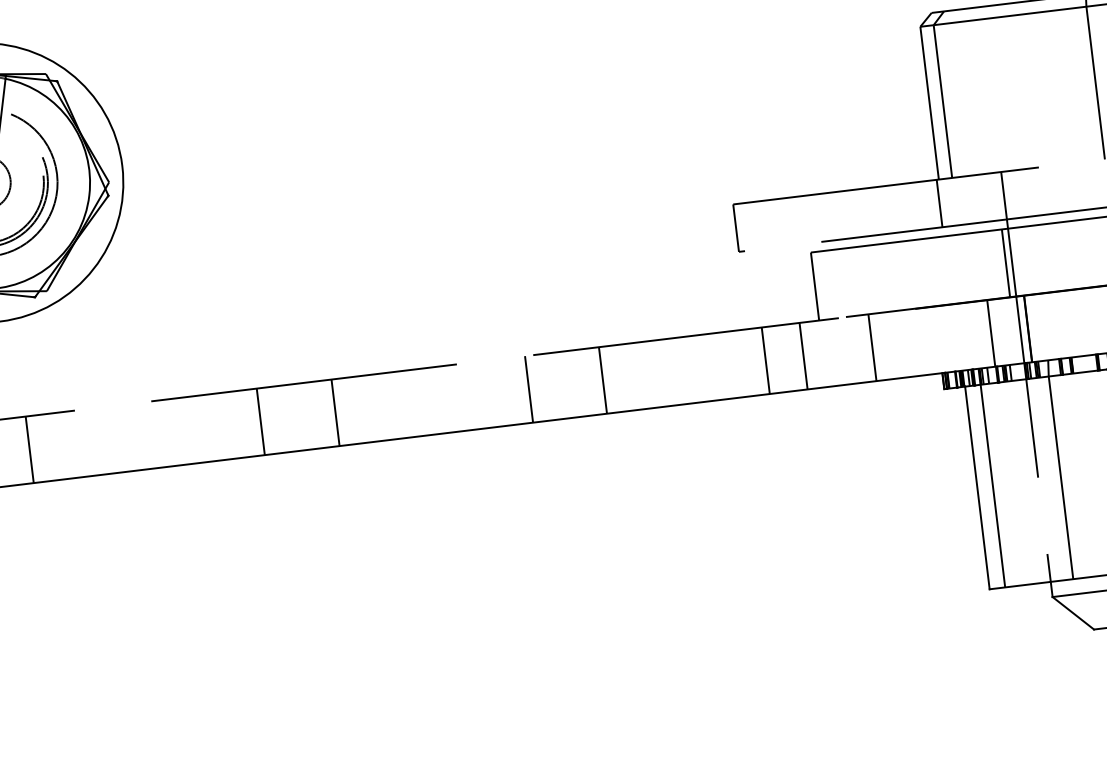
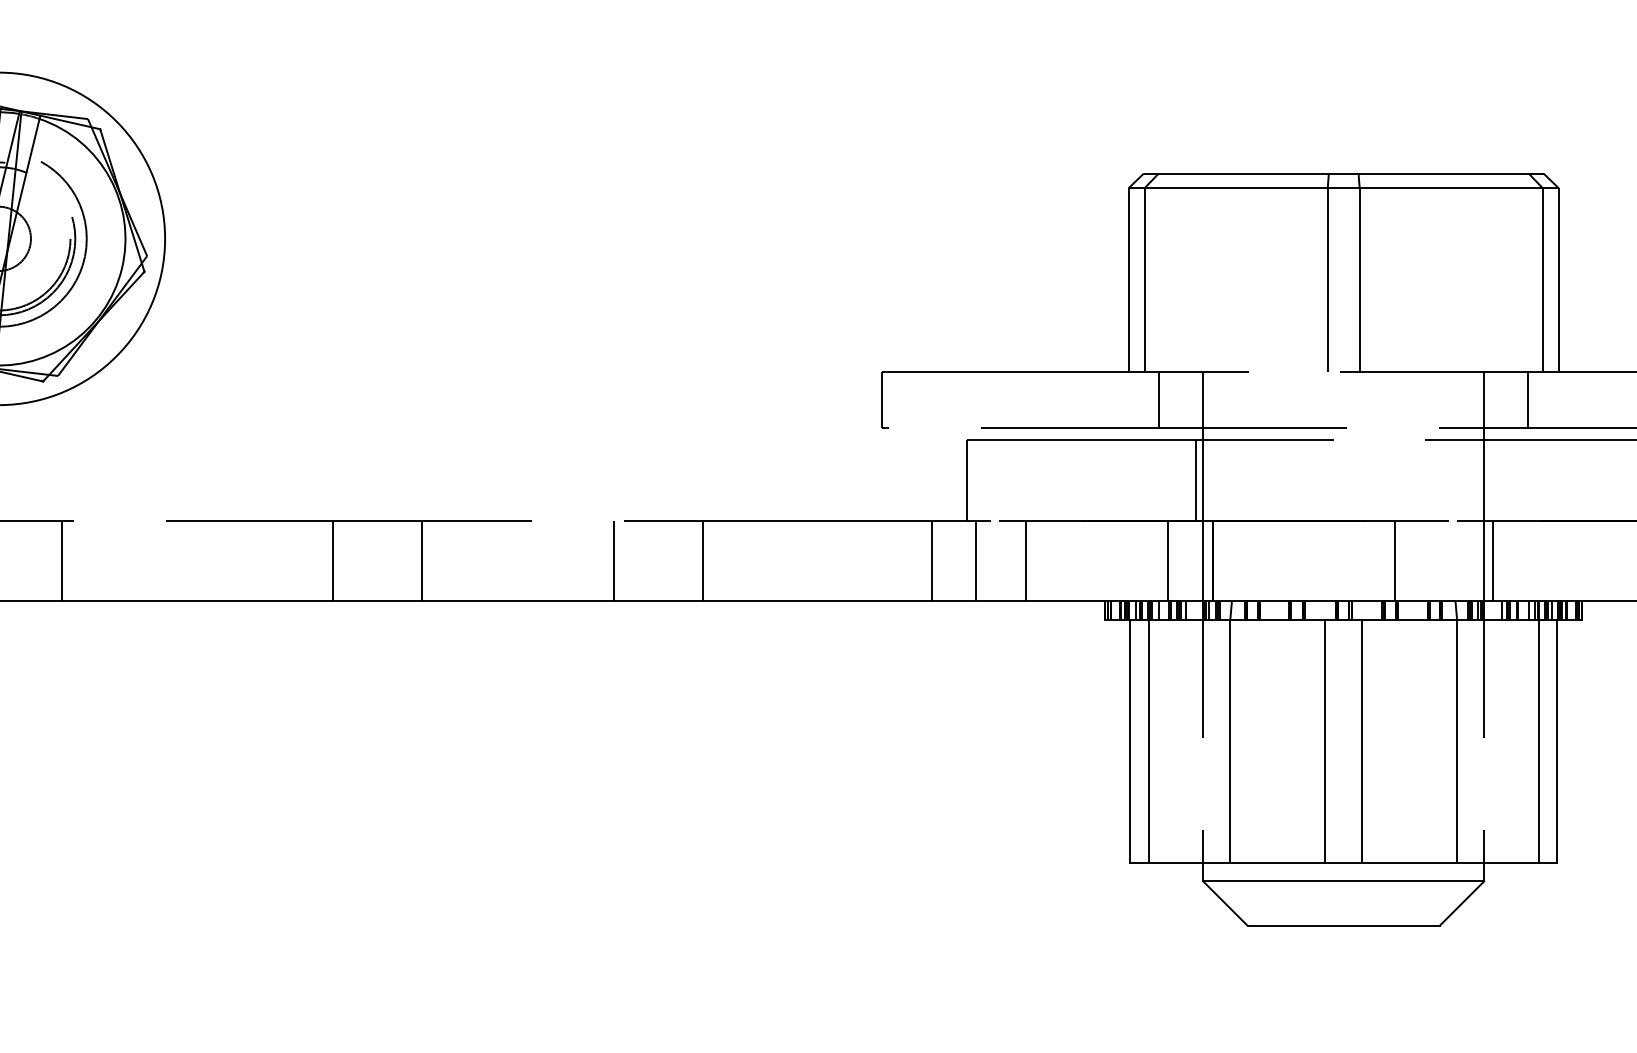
line: (939, 203) -> (1158, 399), moved
line: (803, 355) -> (976, 560), moved
line: (766, 360) -> (932, 560), moved
line: (335, 412) -> (421, 560), moved
line: (260, 421) -> (333, 560), moved
line: (30, 449) -> (62, 560), moved

